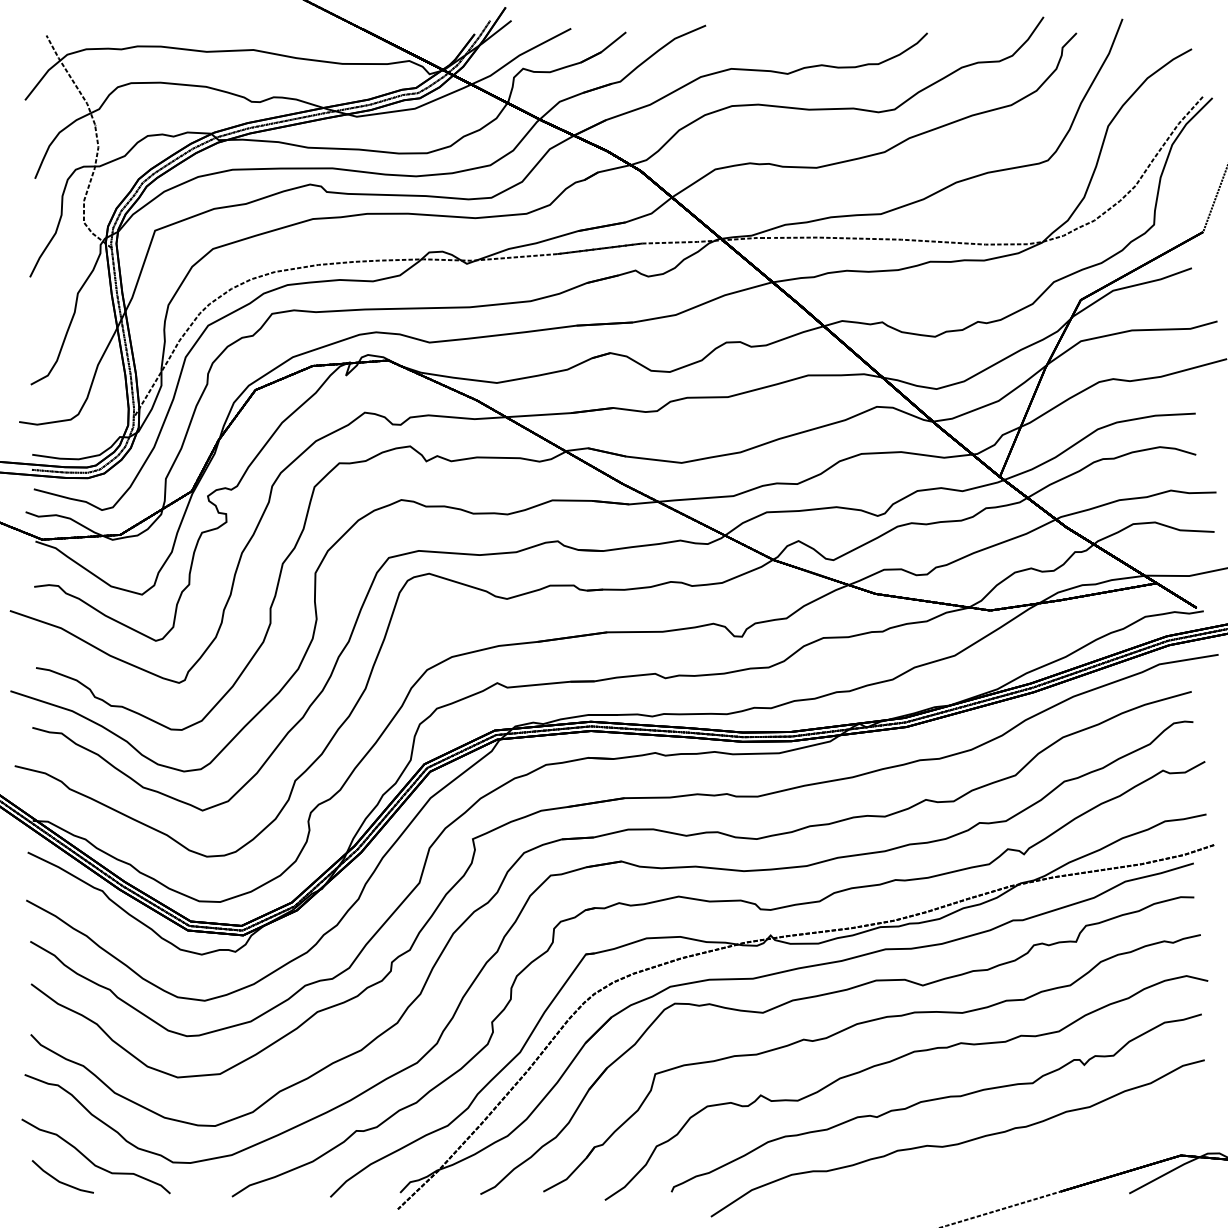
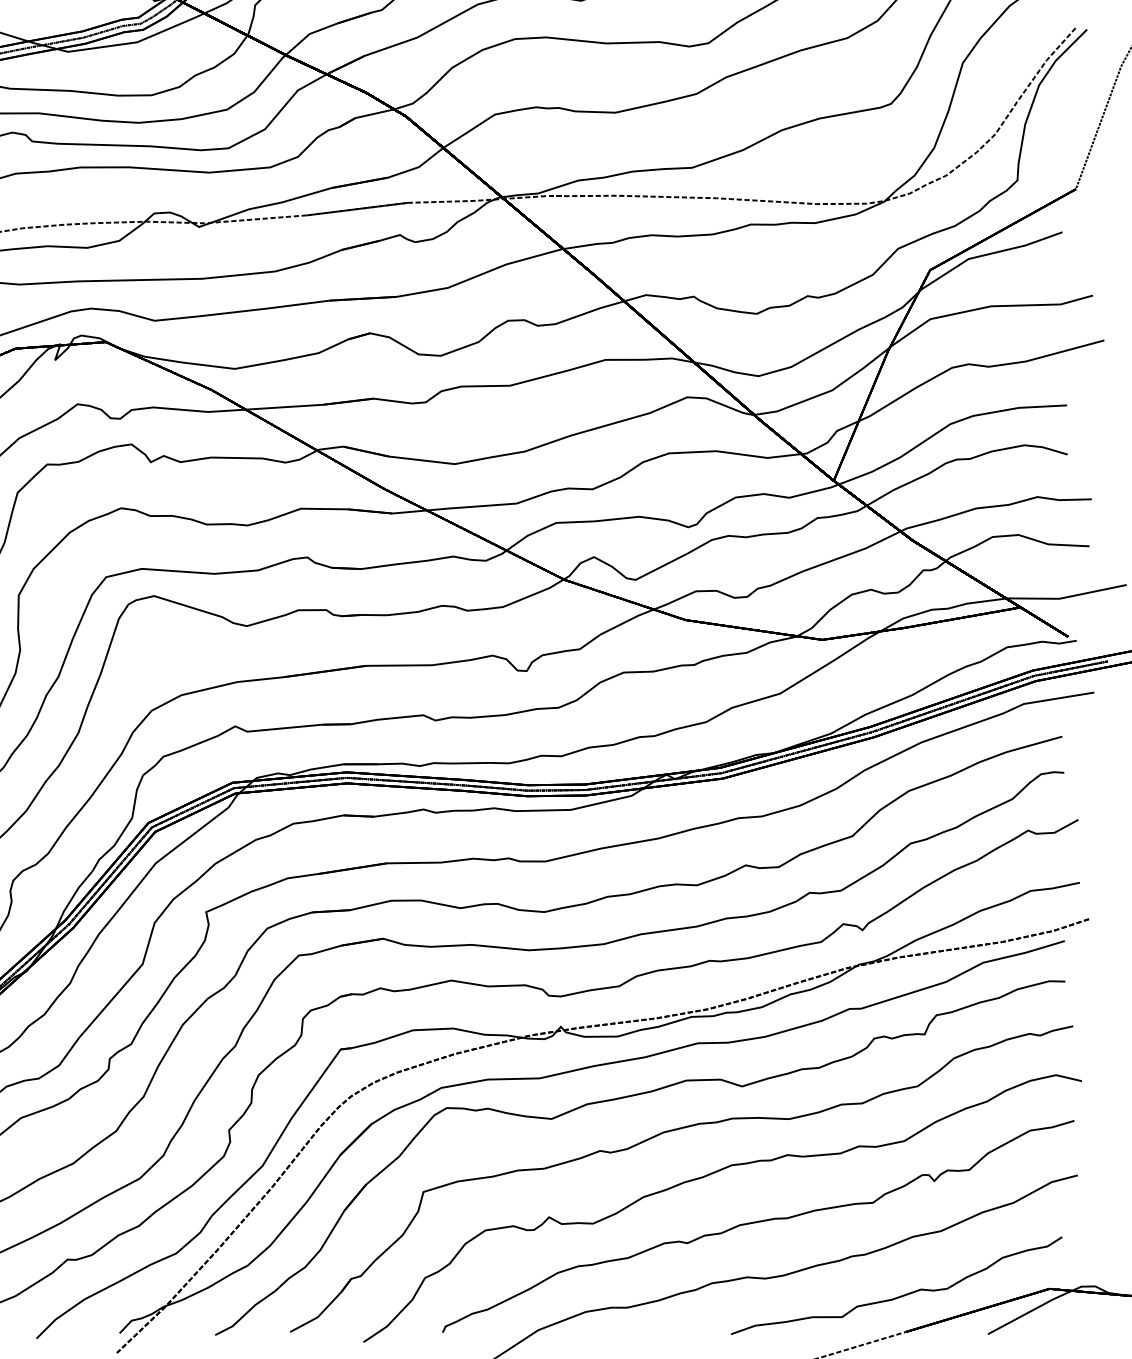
part: (1056, 1160) -> (901, 1294), added

